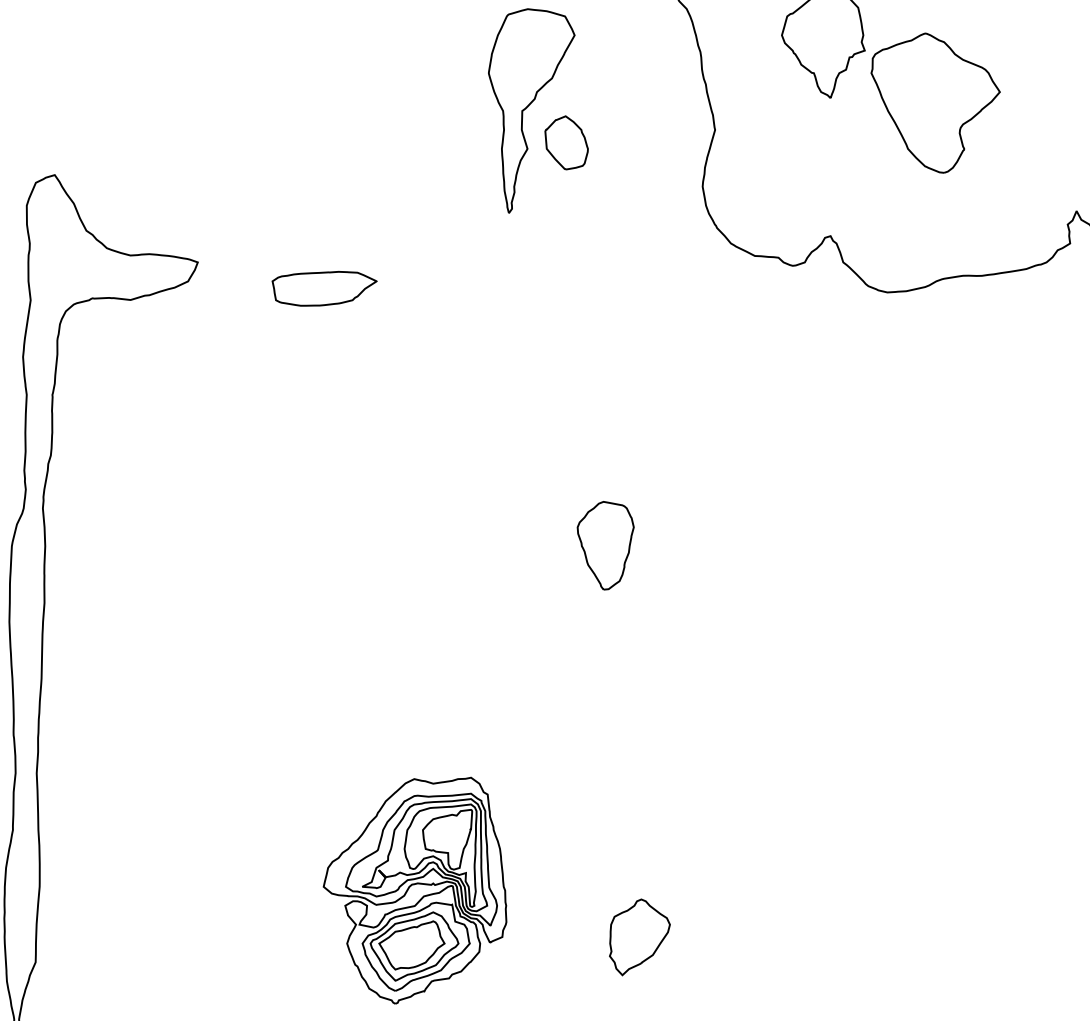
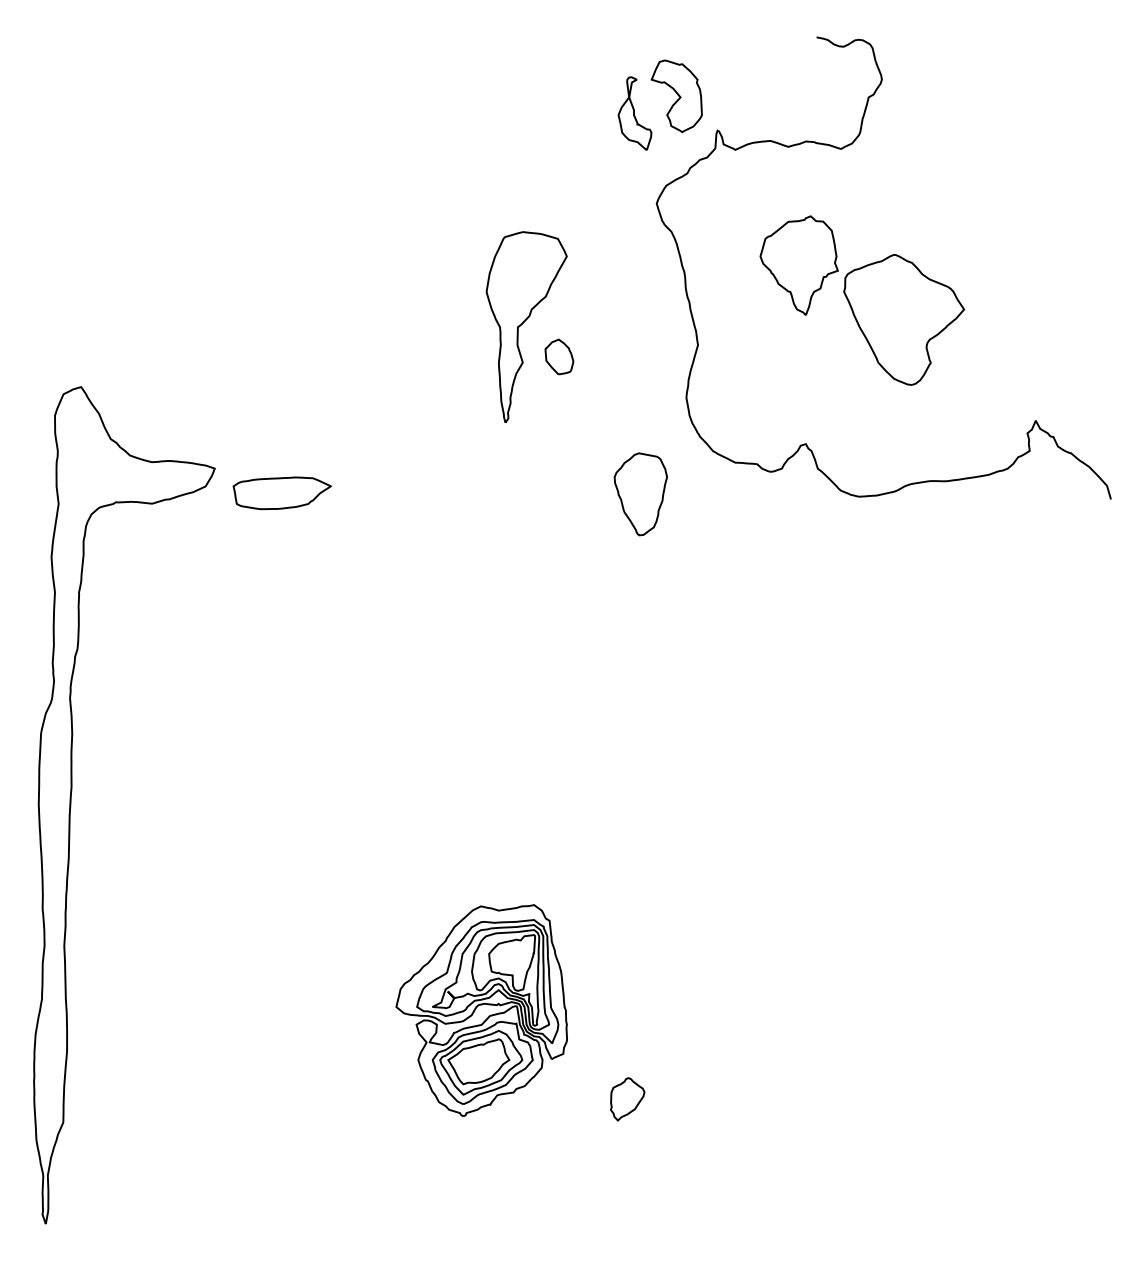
part: (566, 142) -> (559, 356), size x0.7
part: (323, 287) -> (281, 492), moved
part: (605, 545) -> (640, 494), moved
part: (414, 890) -> (481, 1010), moved
part: (639, 937) -> (627, 1099), size x0.6

